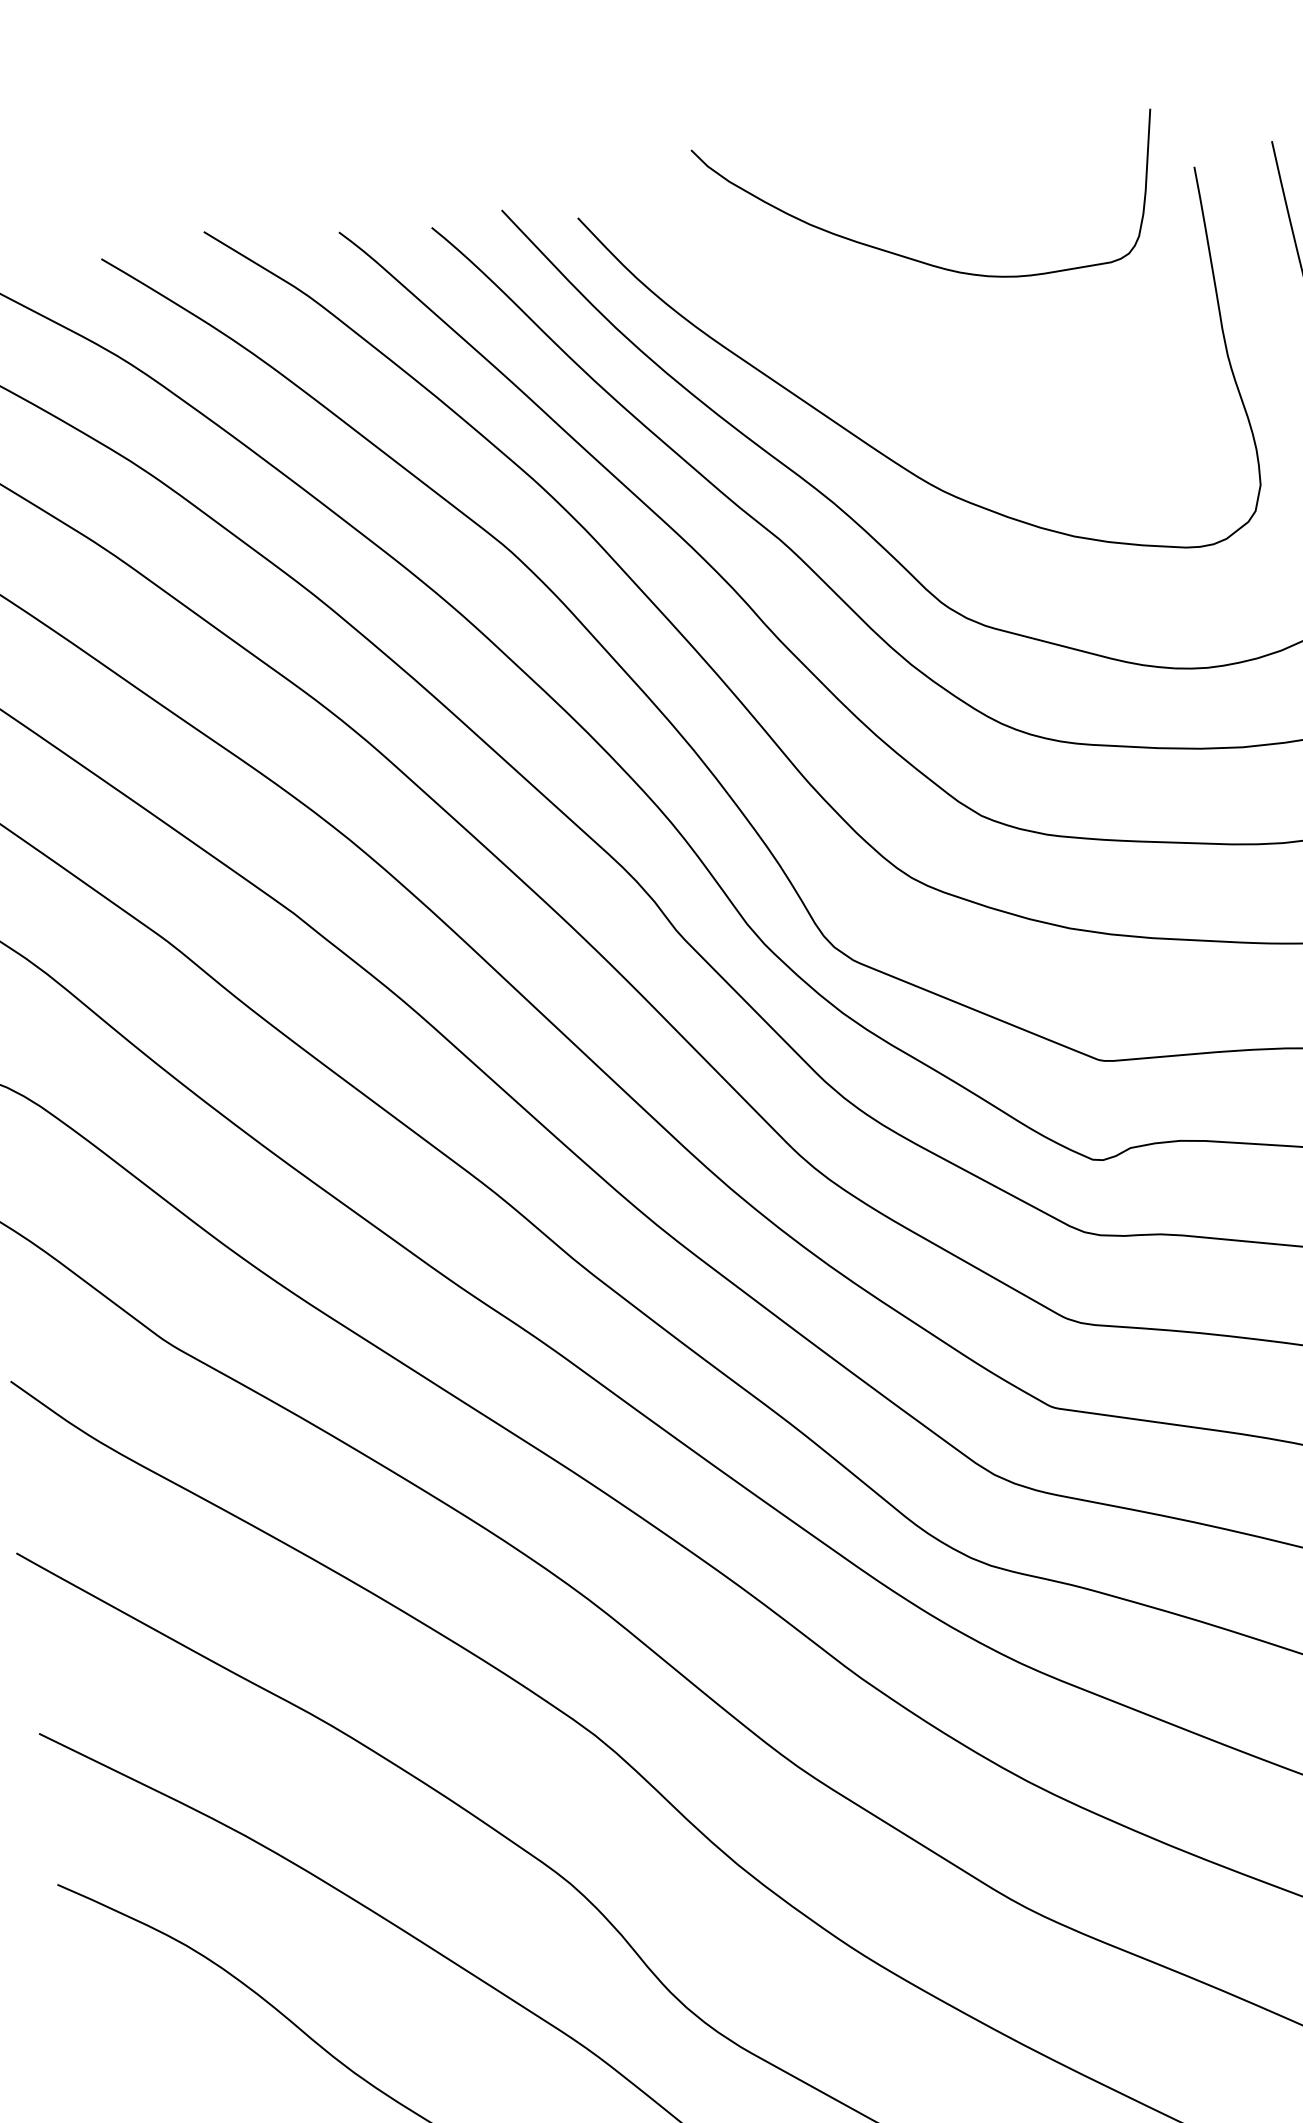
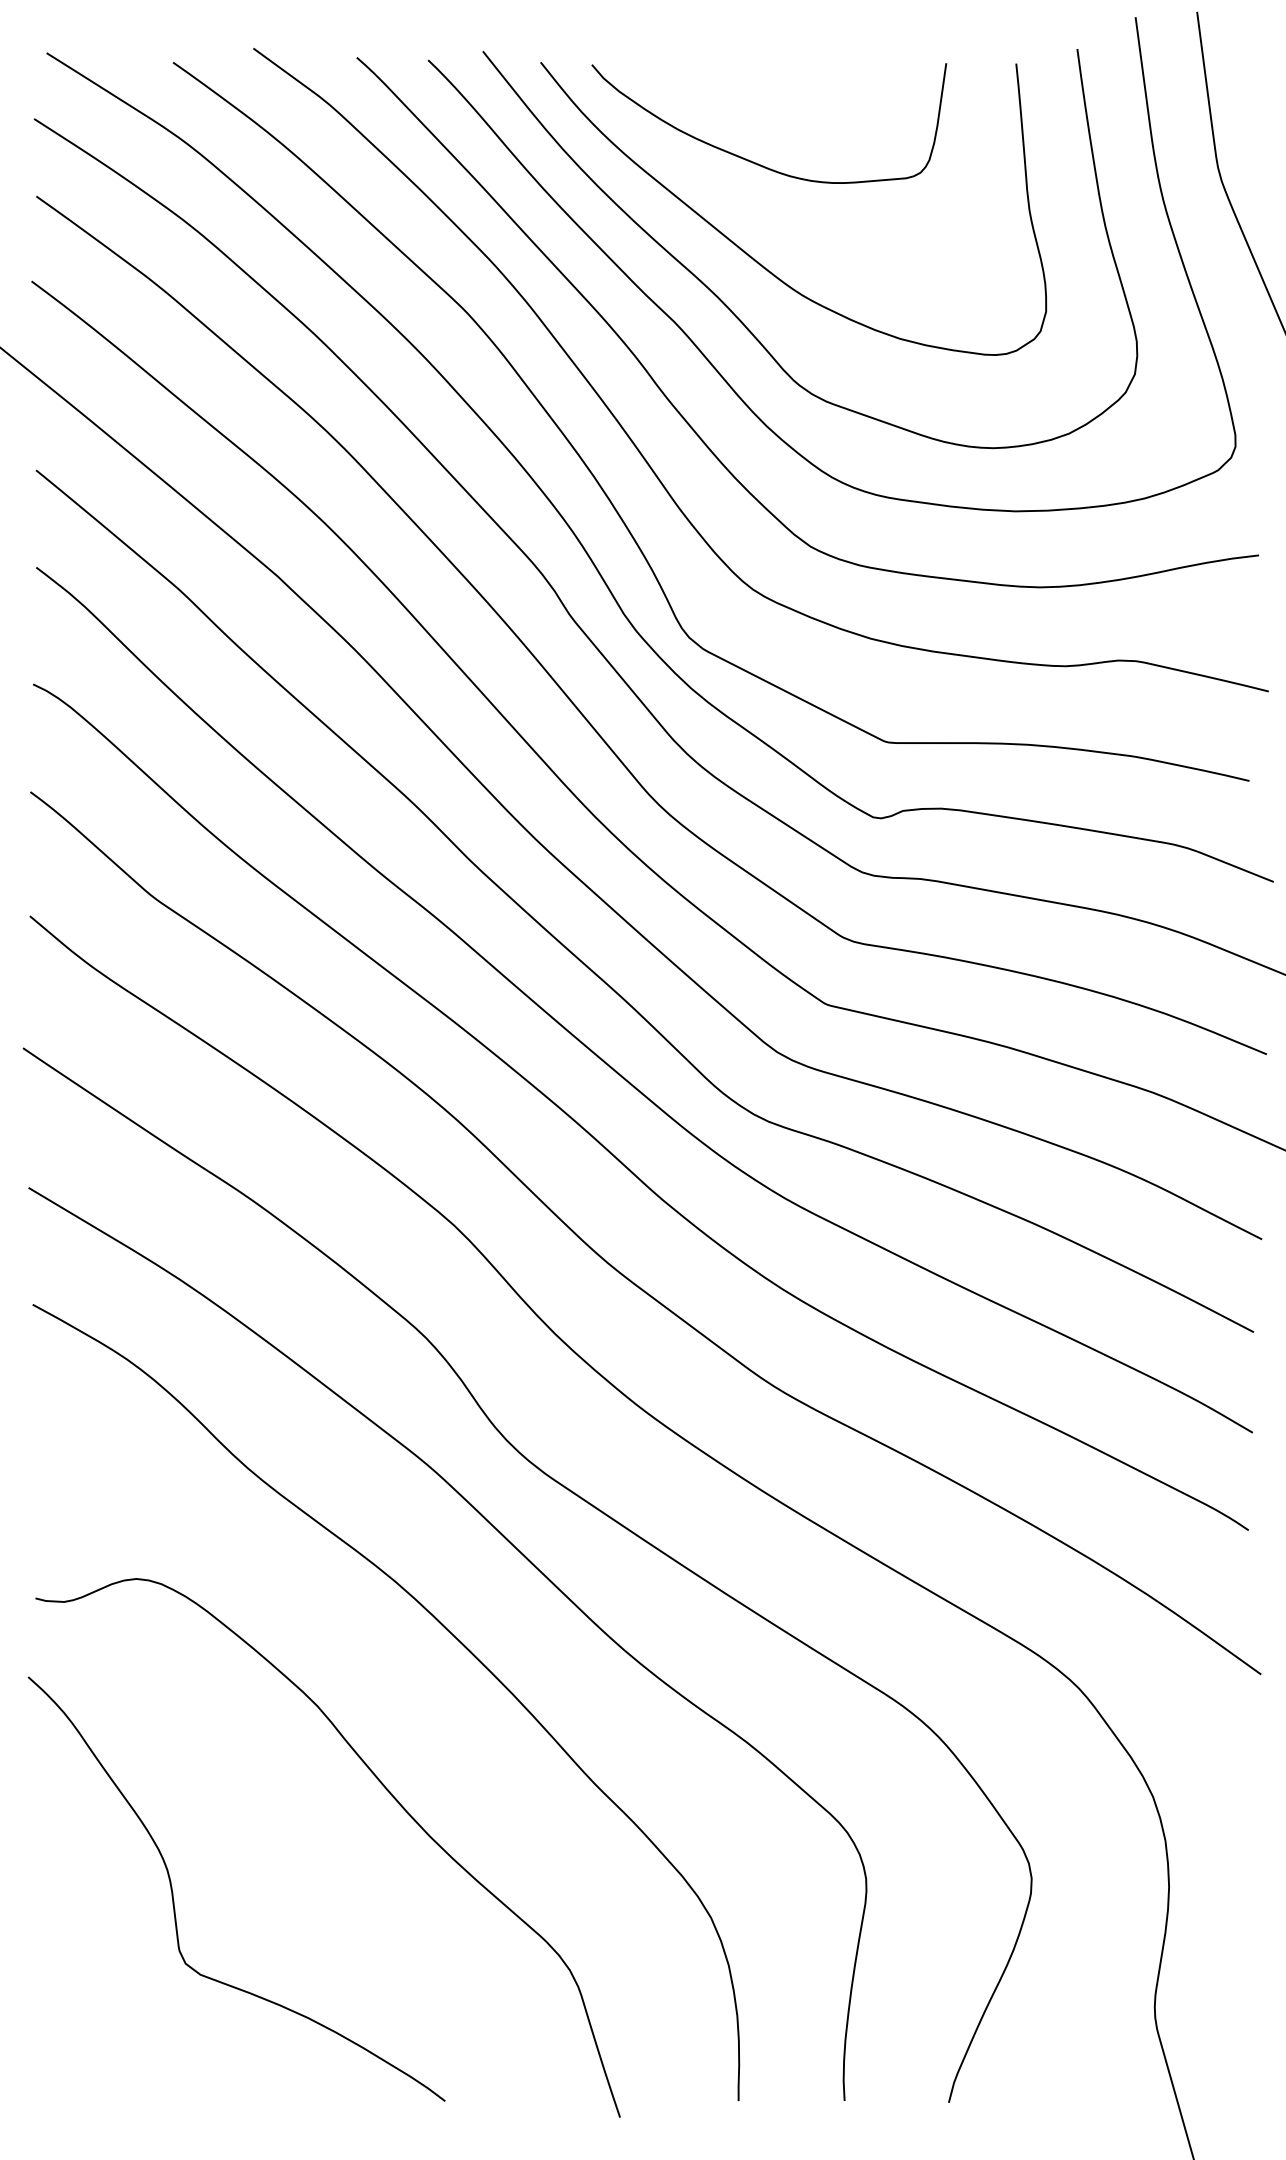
curve: (915, 258) -> (756, 162), moved

